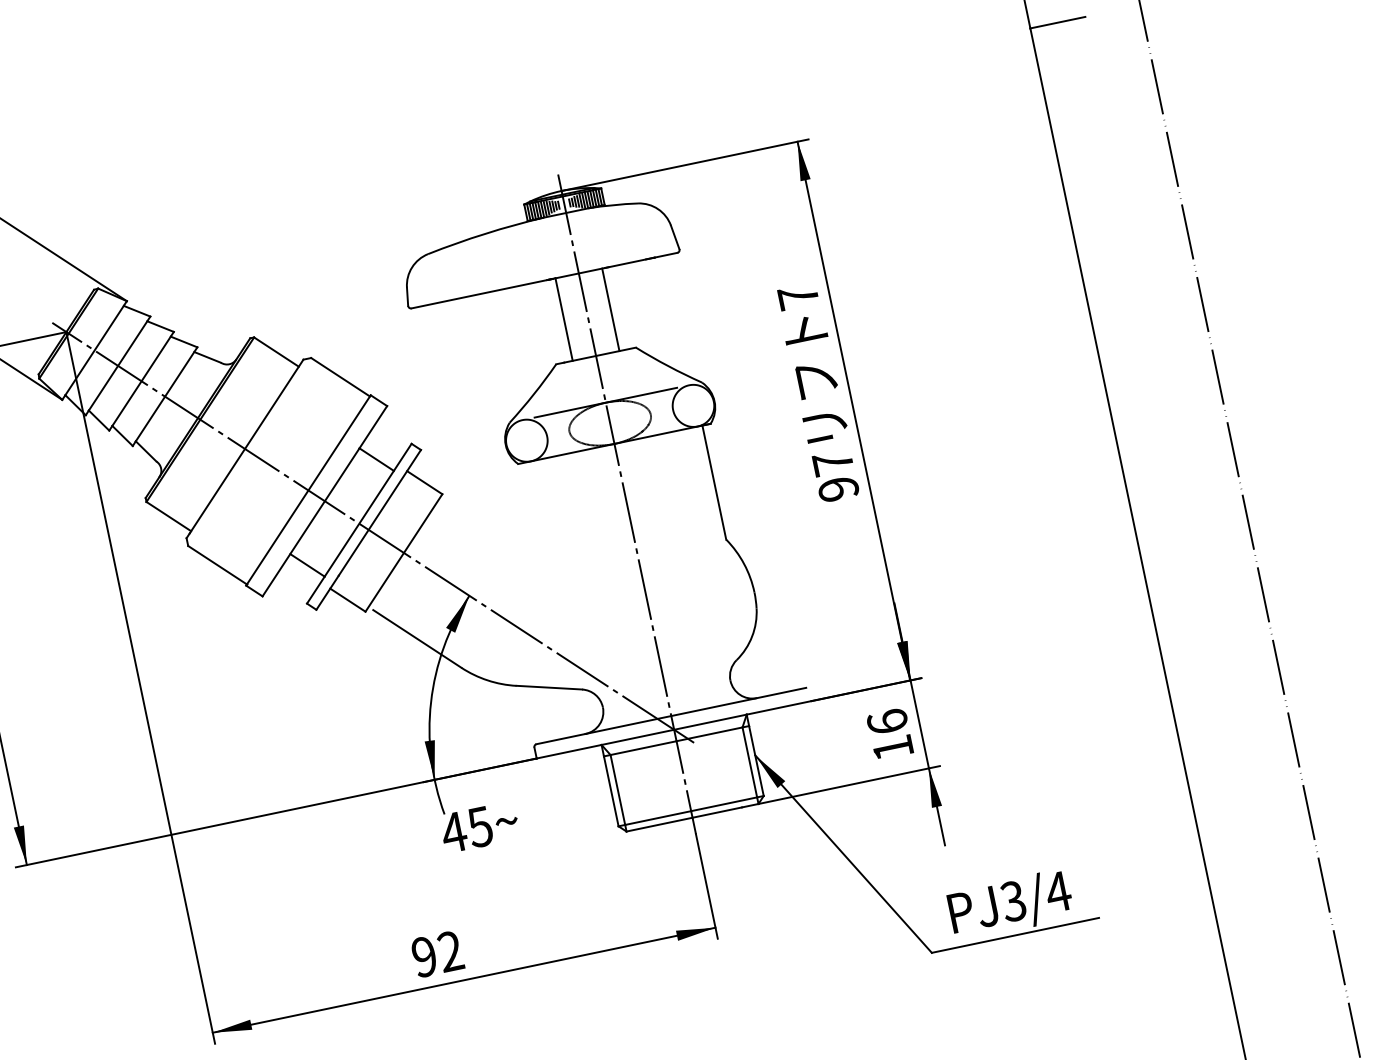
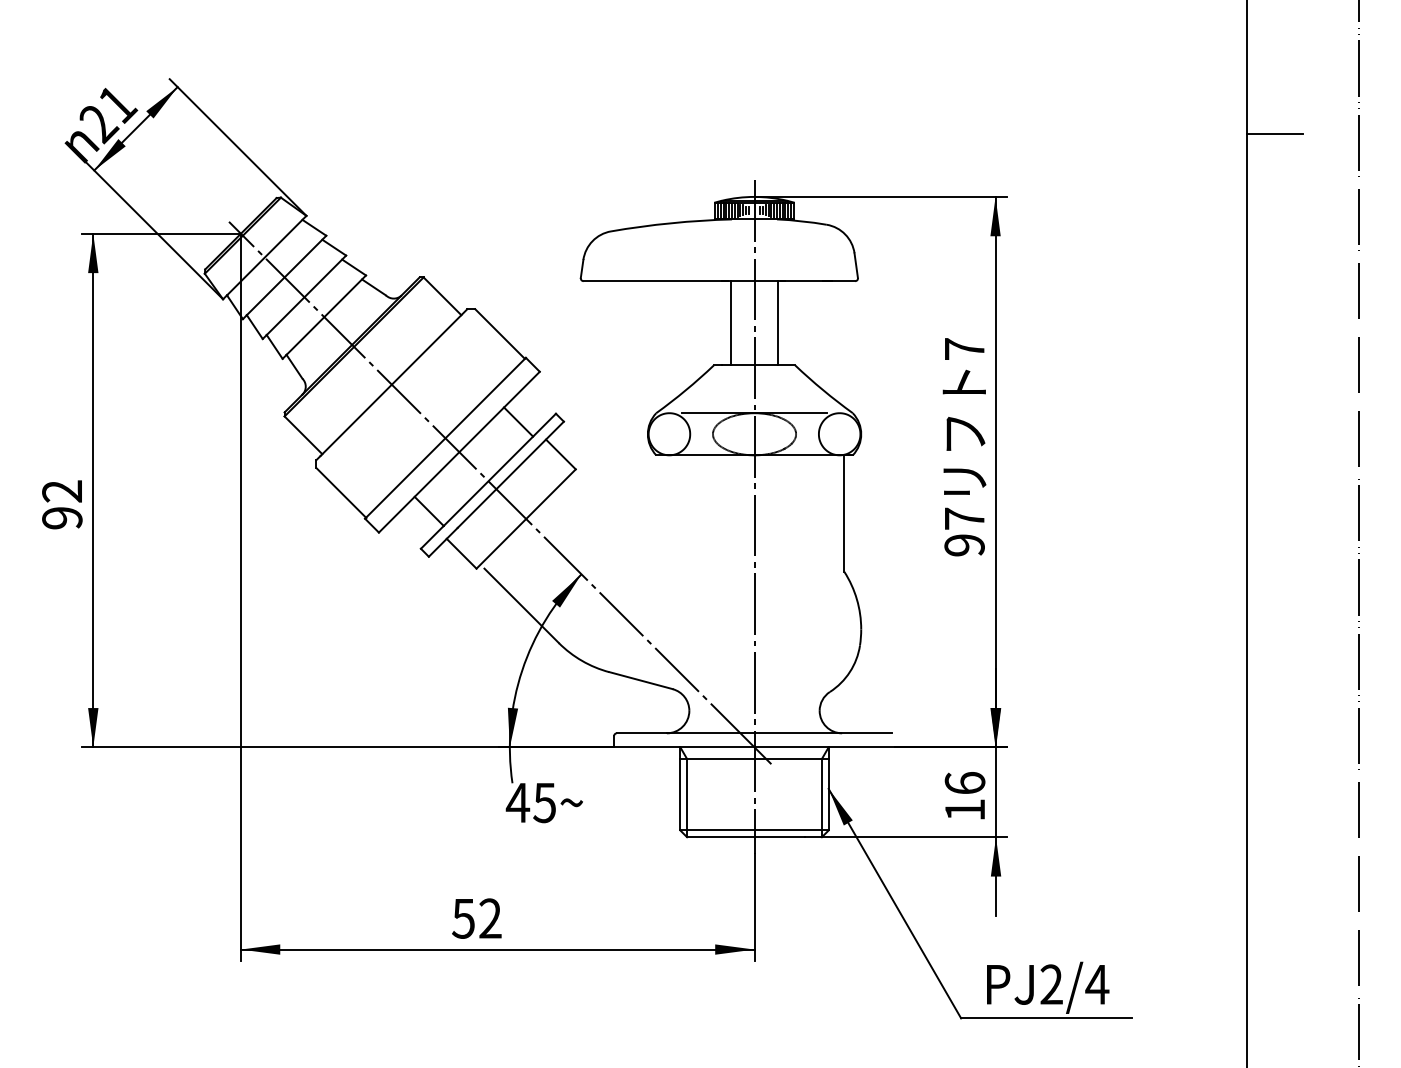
text: (1013, 901) -> (1051, 984), PJ3/4 -> PJ2/4
text: (424, 956) -> (463, 918), 92 -> 52

